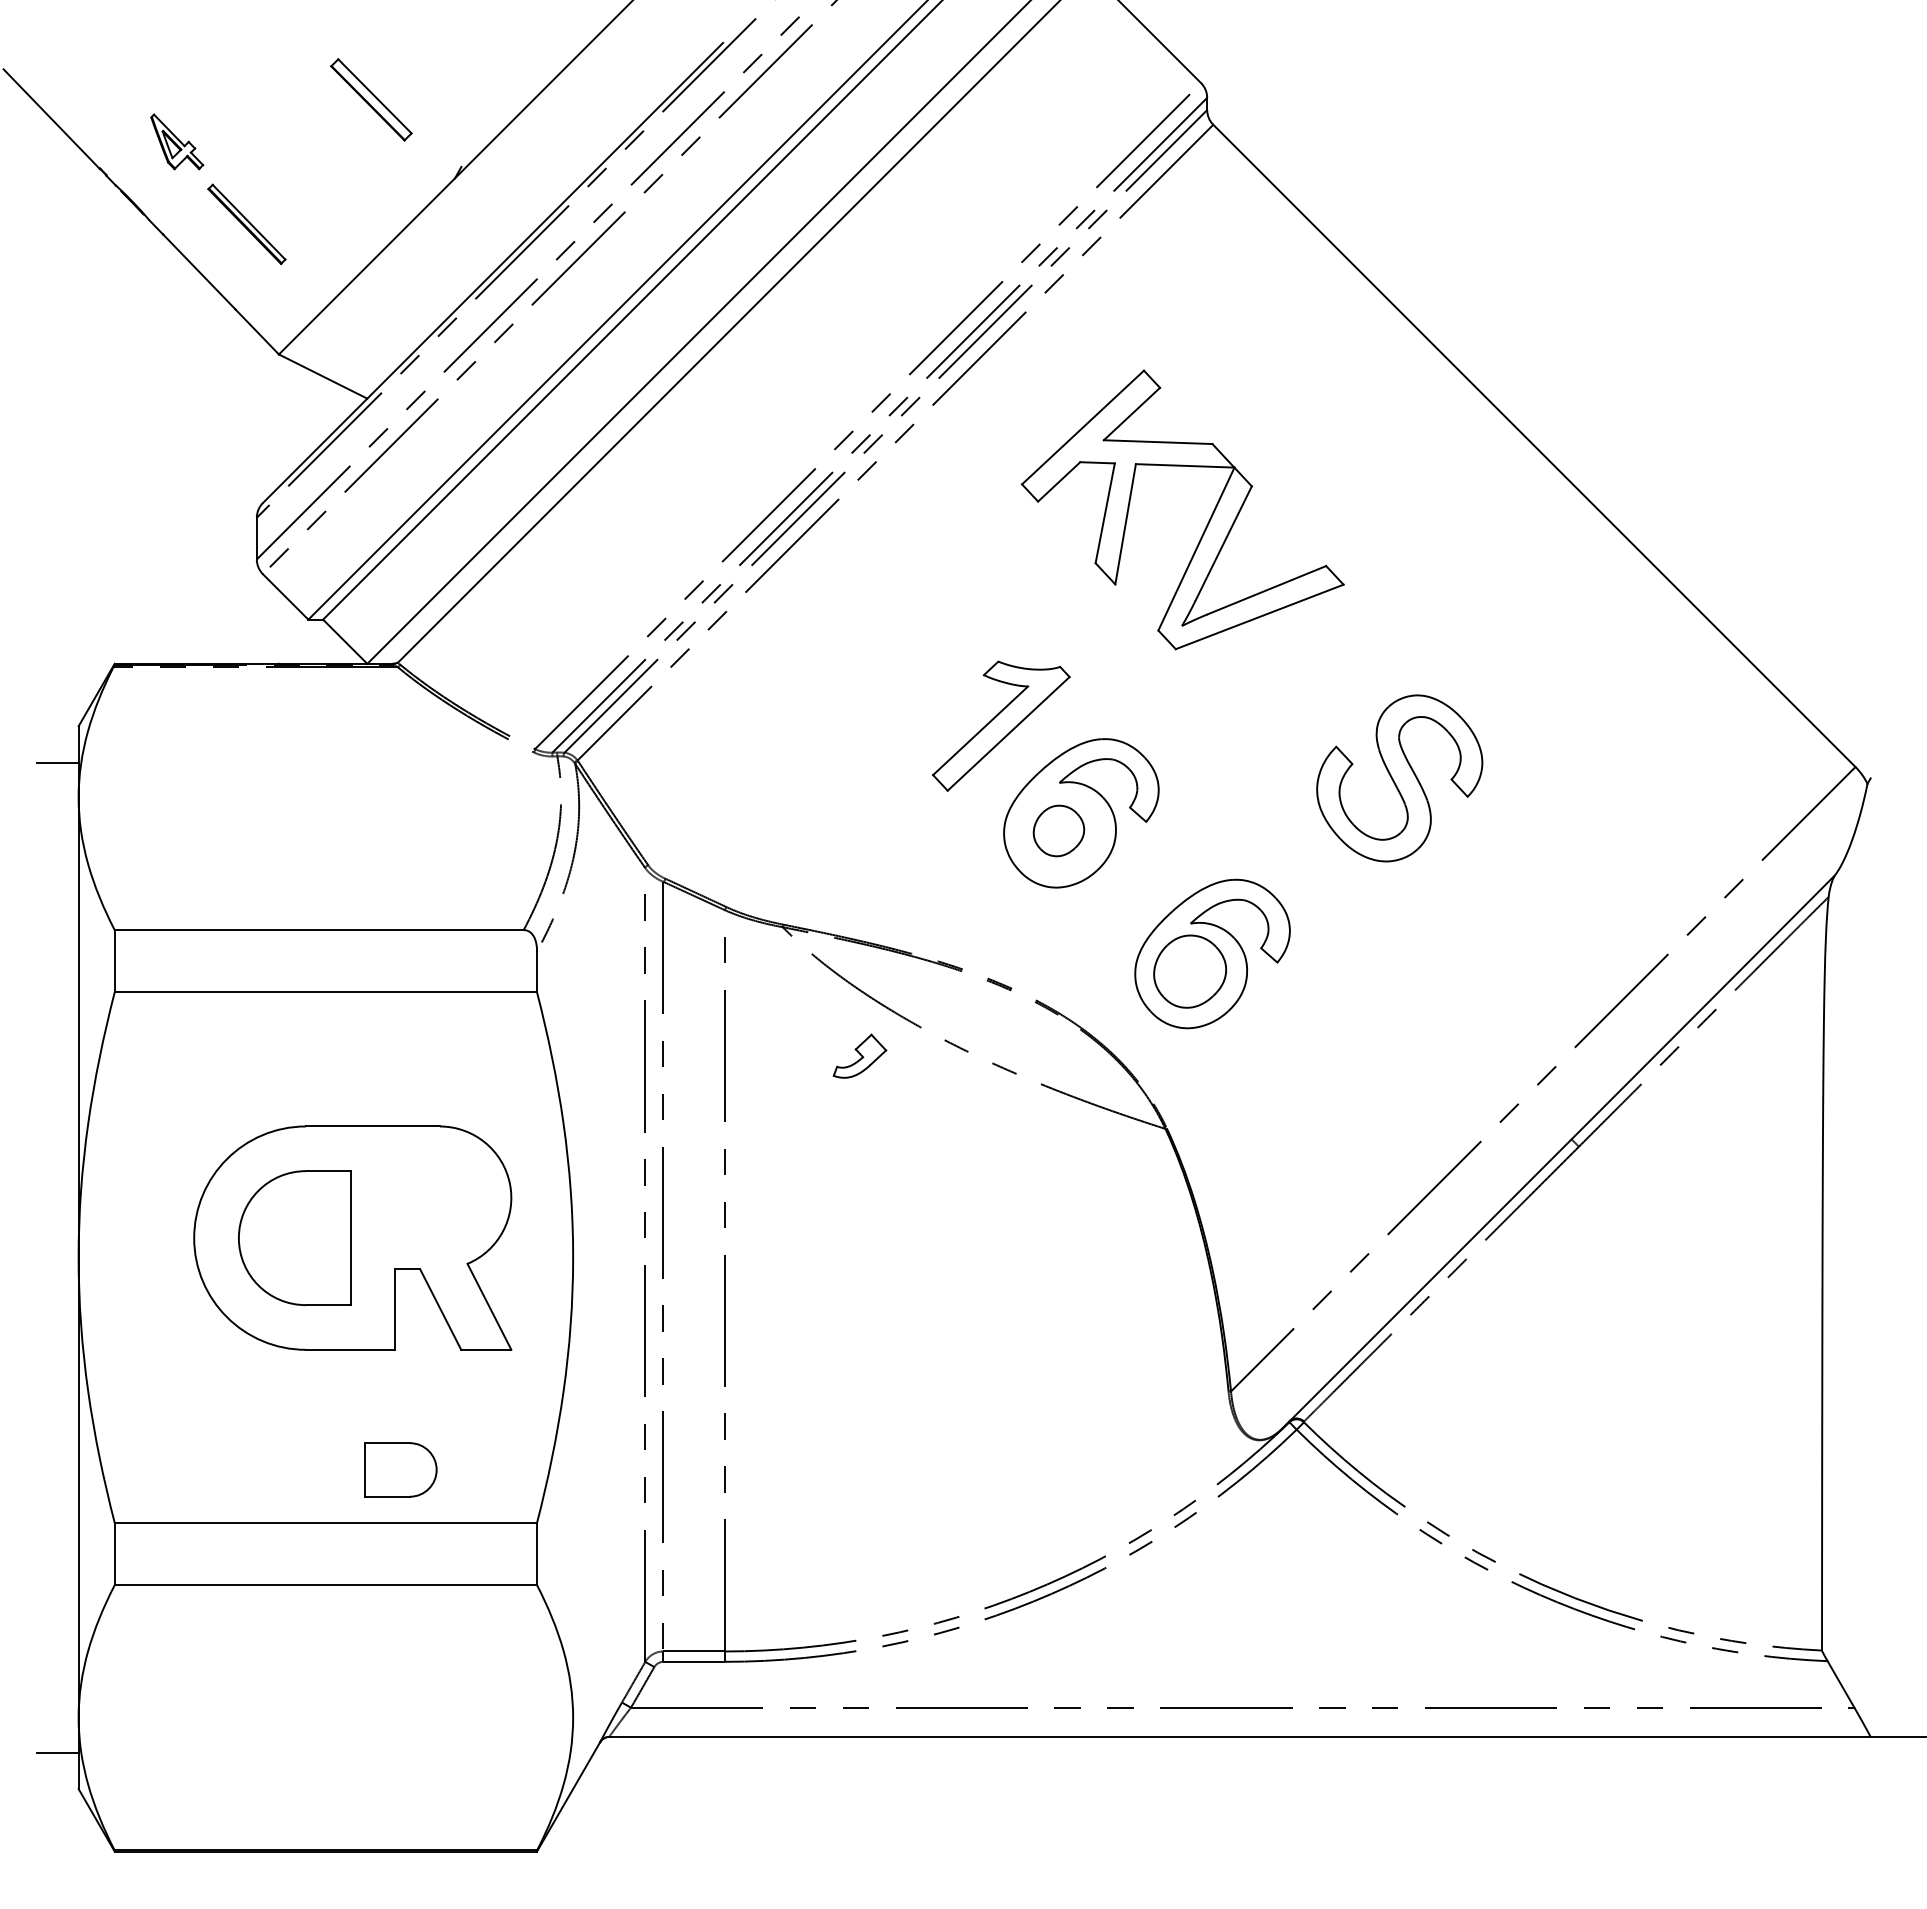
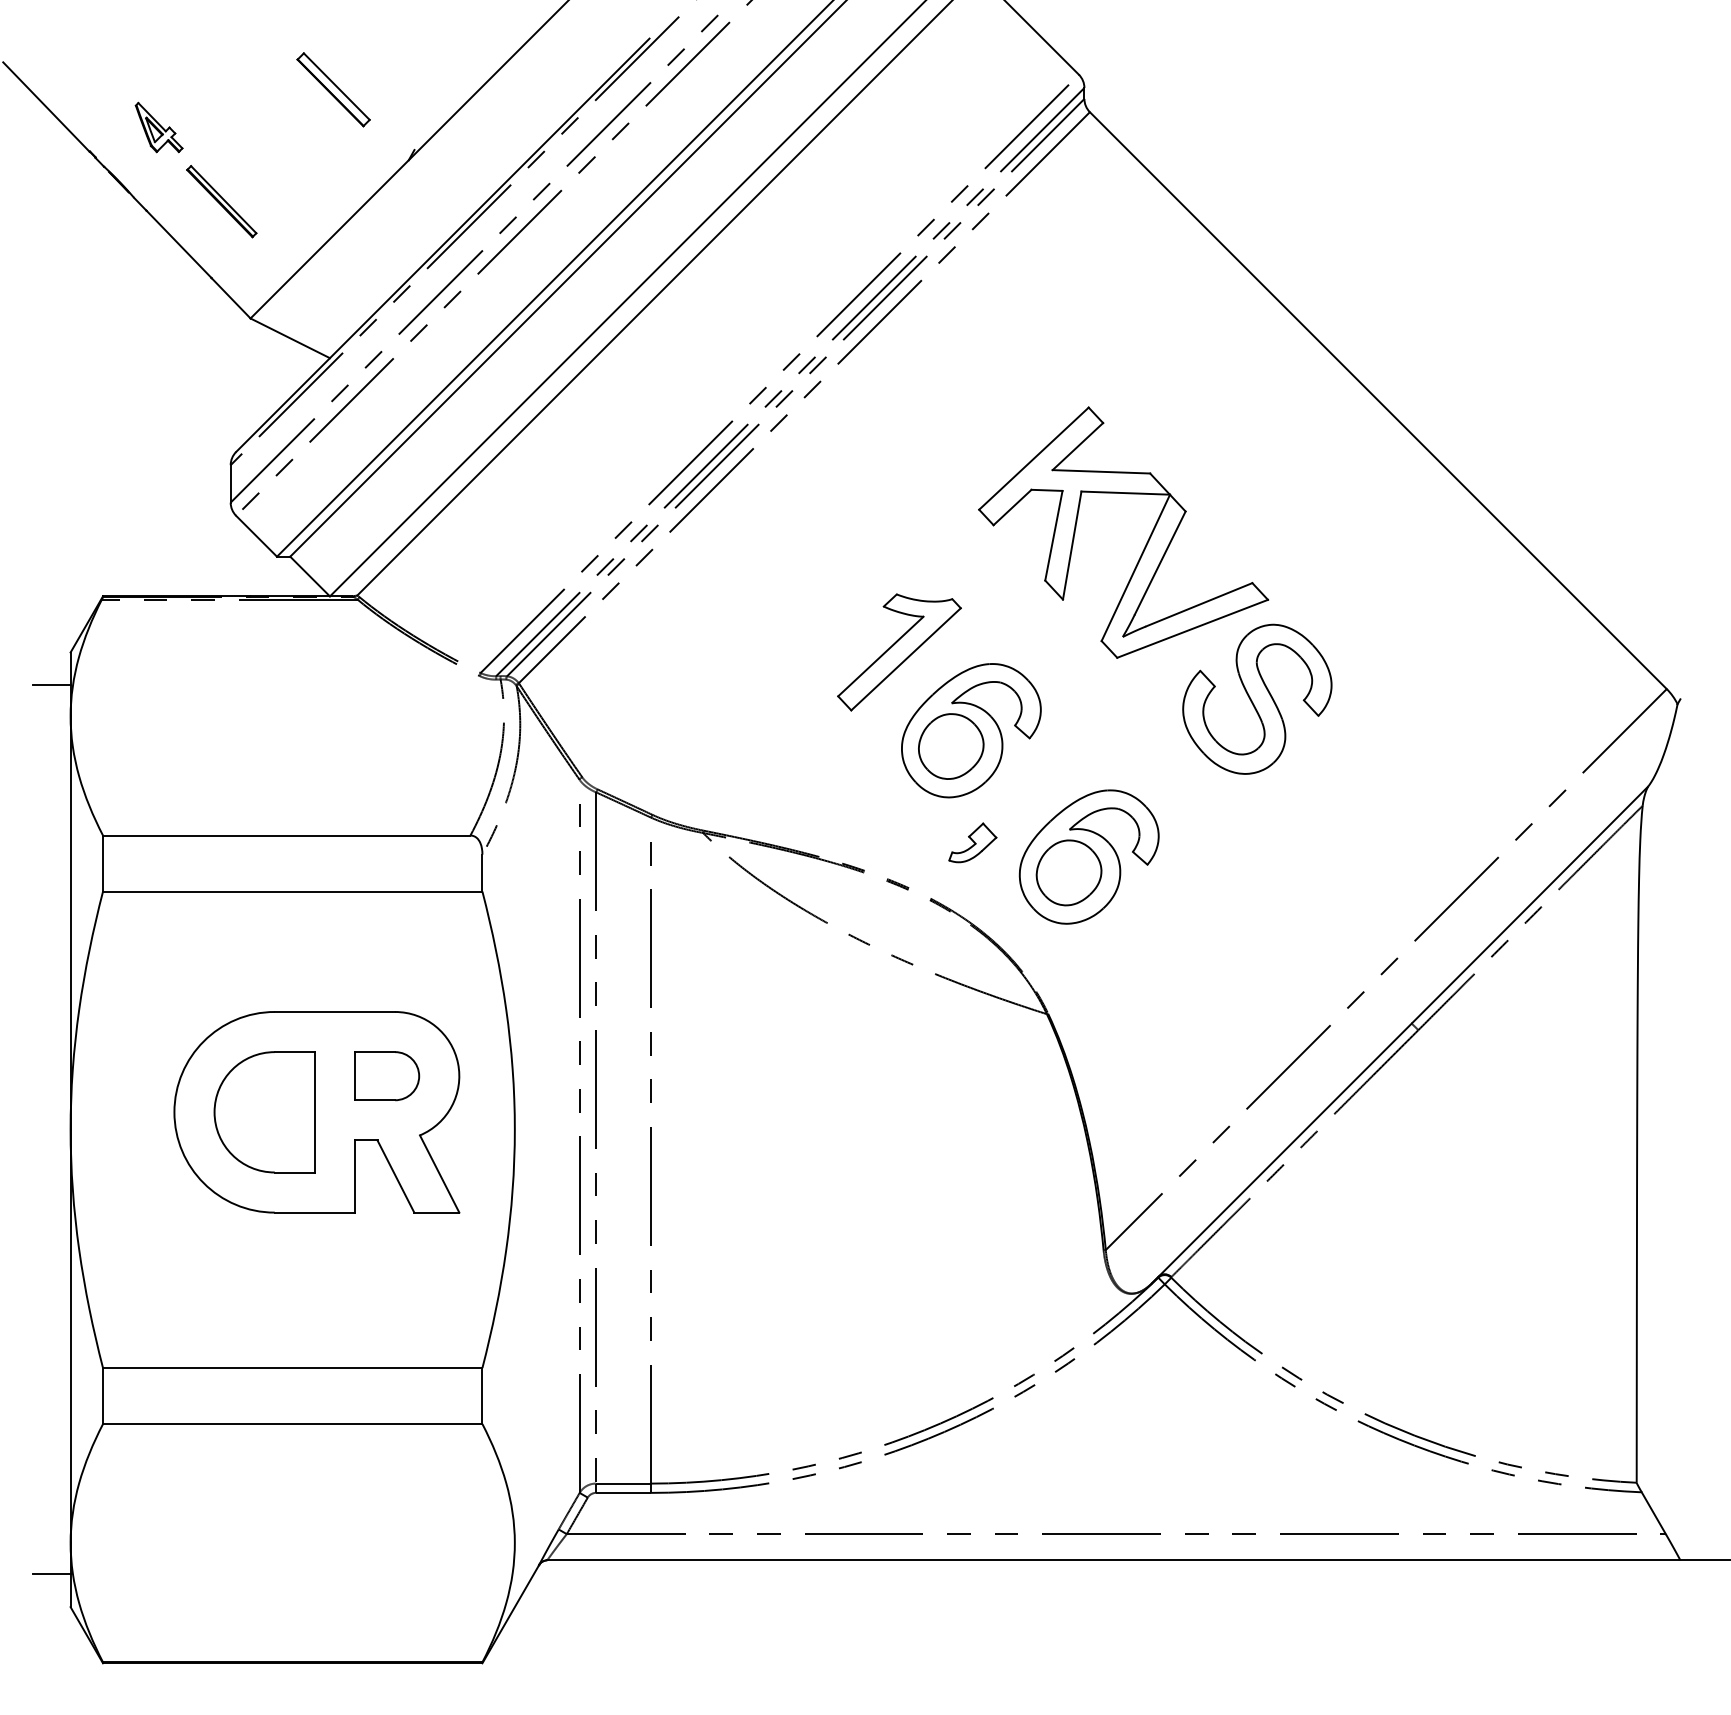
part: (1207, 522) -> (1145, 543), moved
part: (1058, 830) -> (950, 746), size x1.43
part: (859, 1055) -> (972, 842), moved
part: (400, 1469) -> (386, 1075), moved

